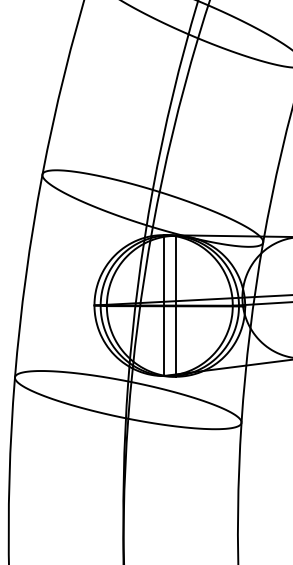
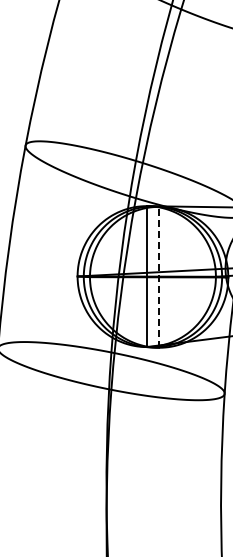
line: (176, 305) -> (159, 276), solid -> dashed

